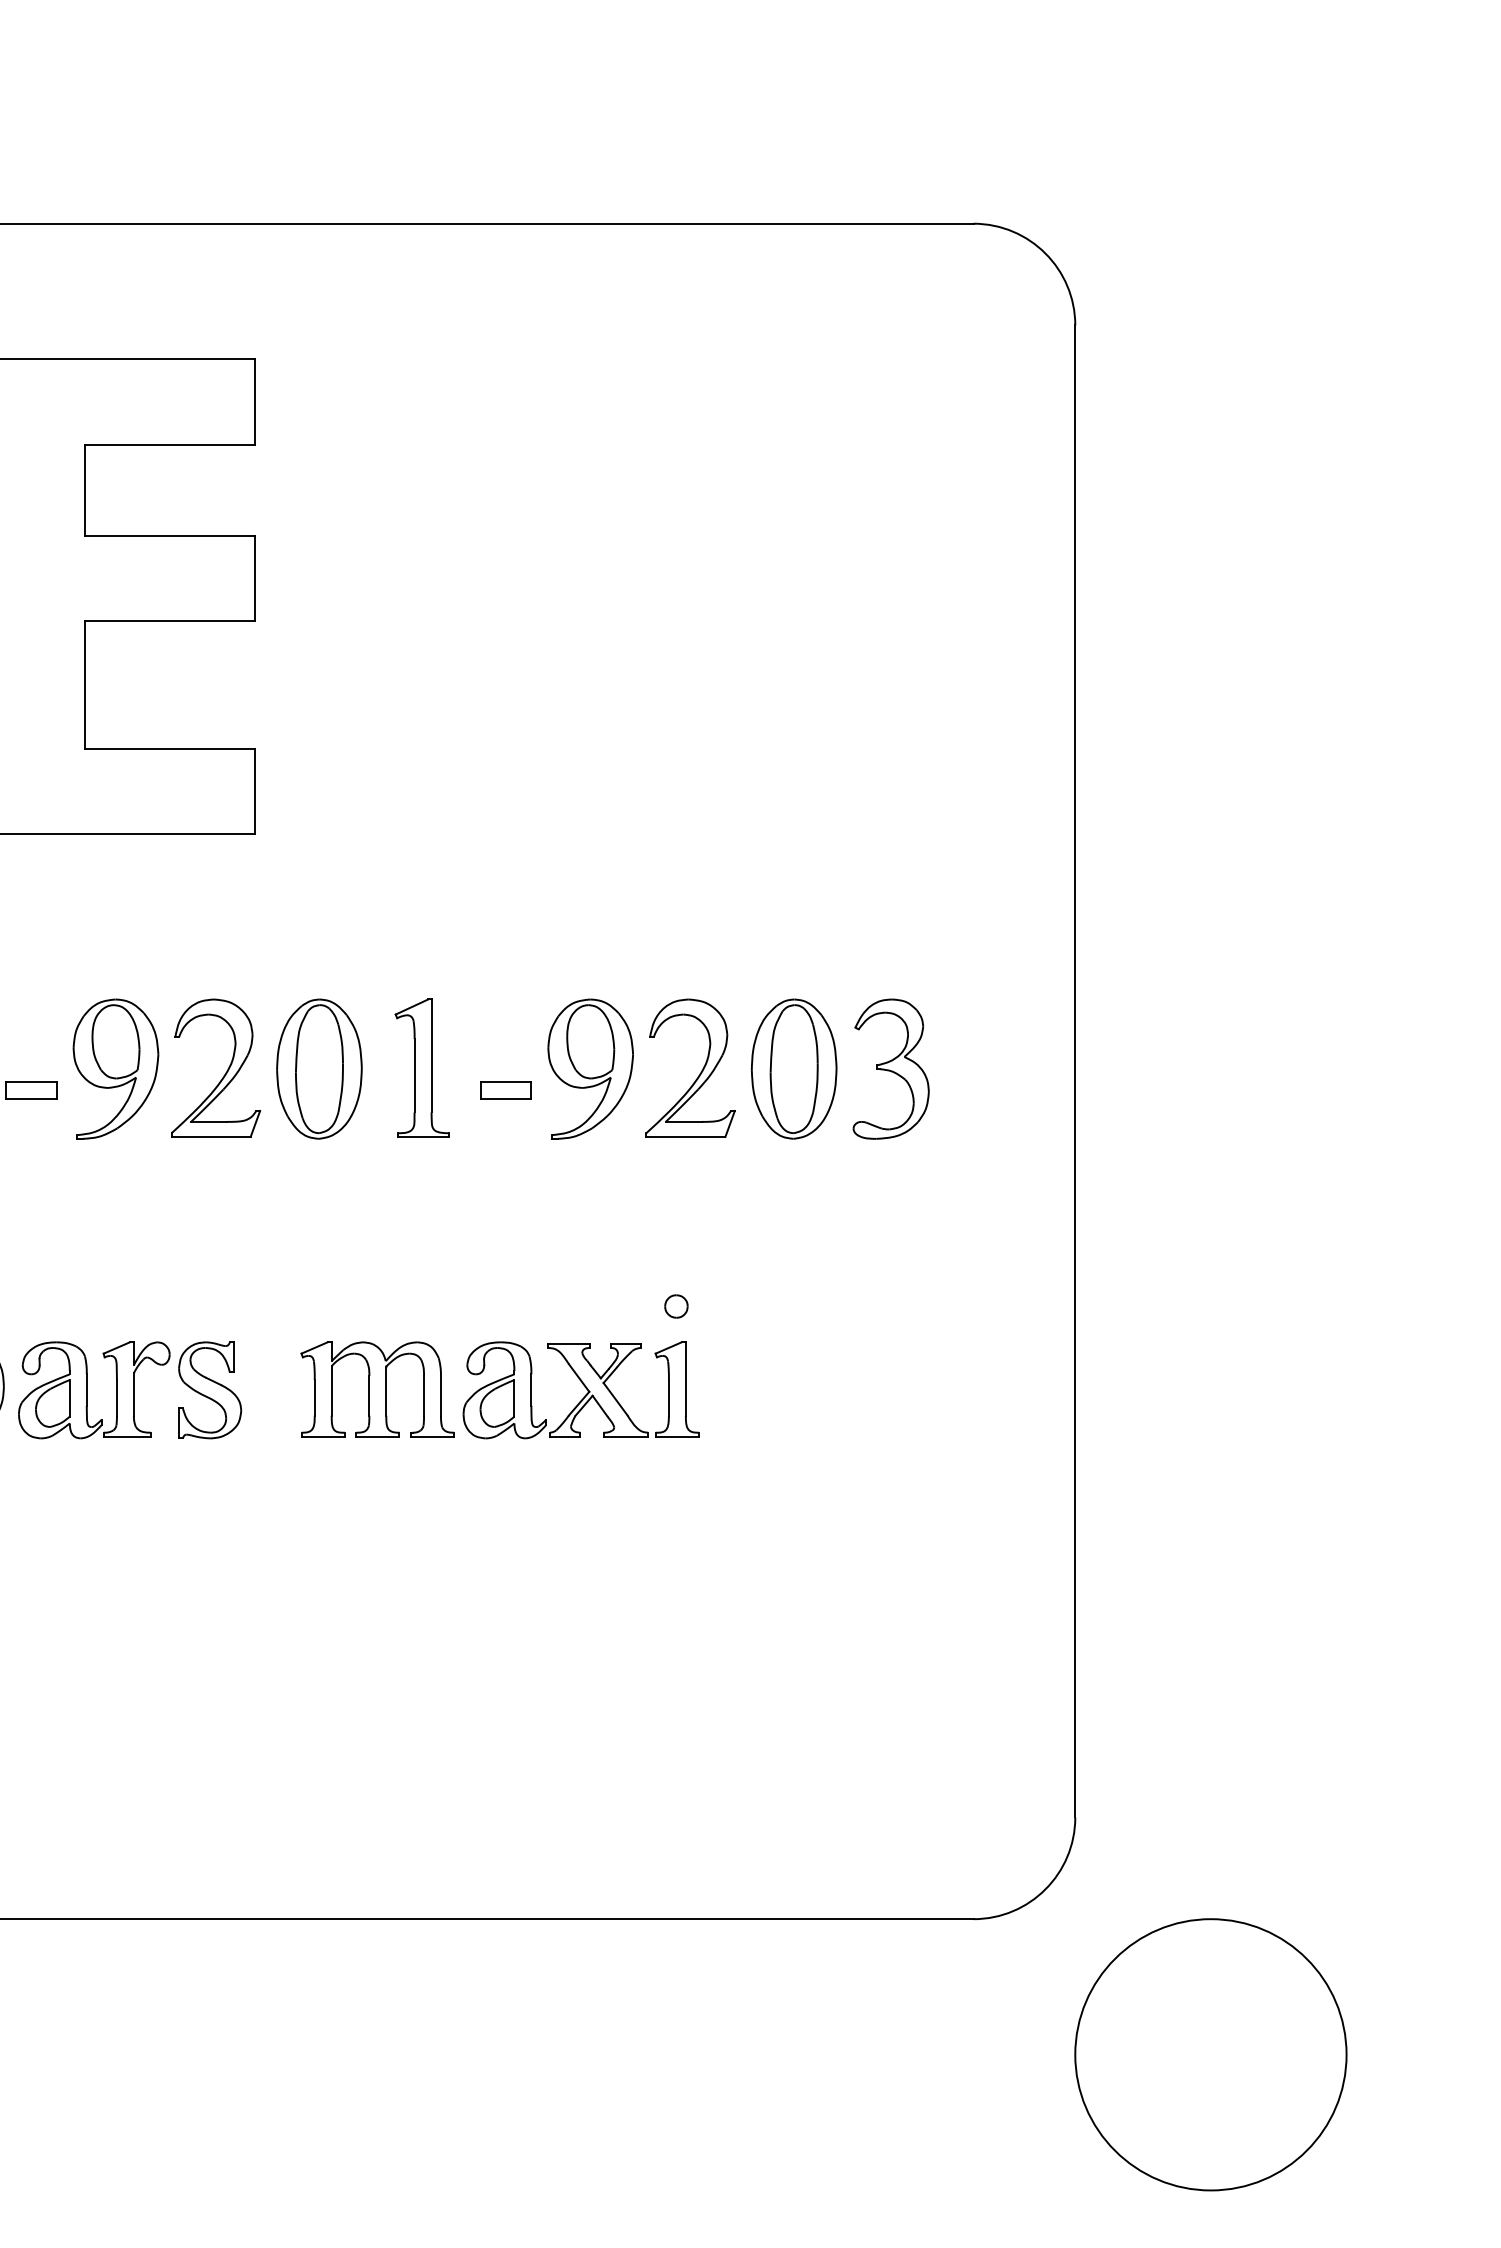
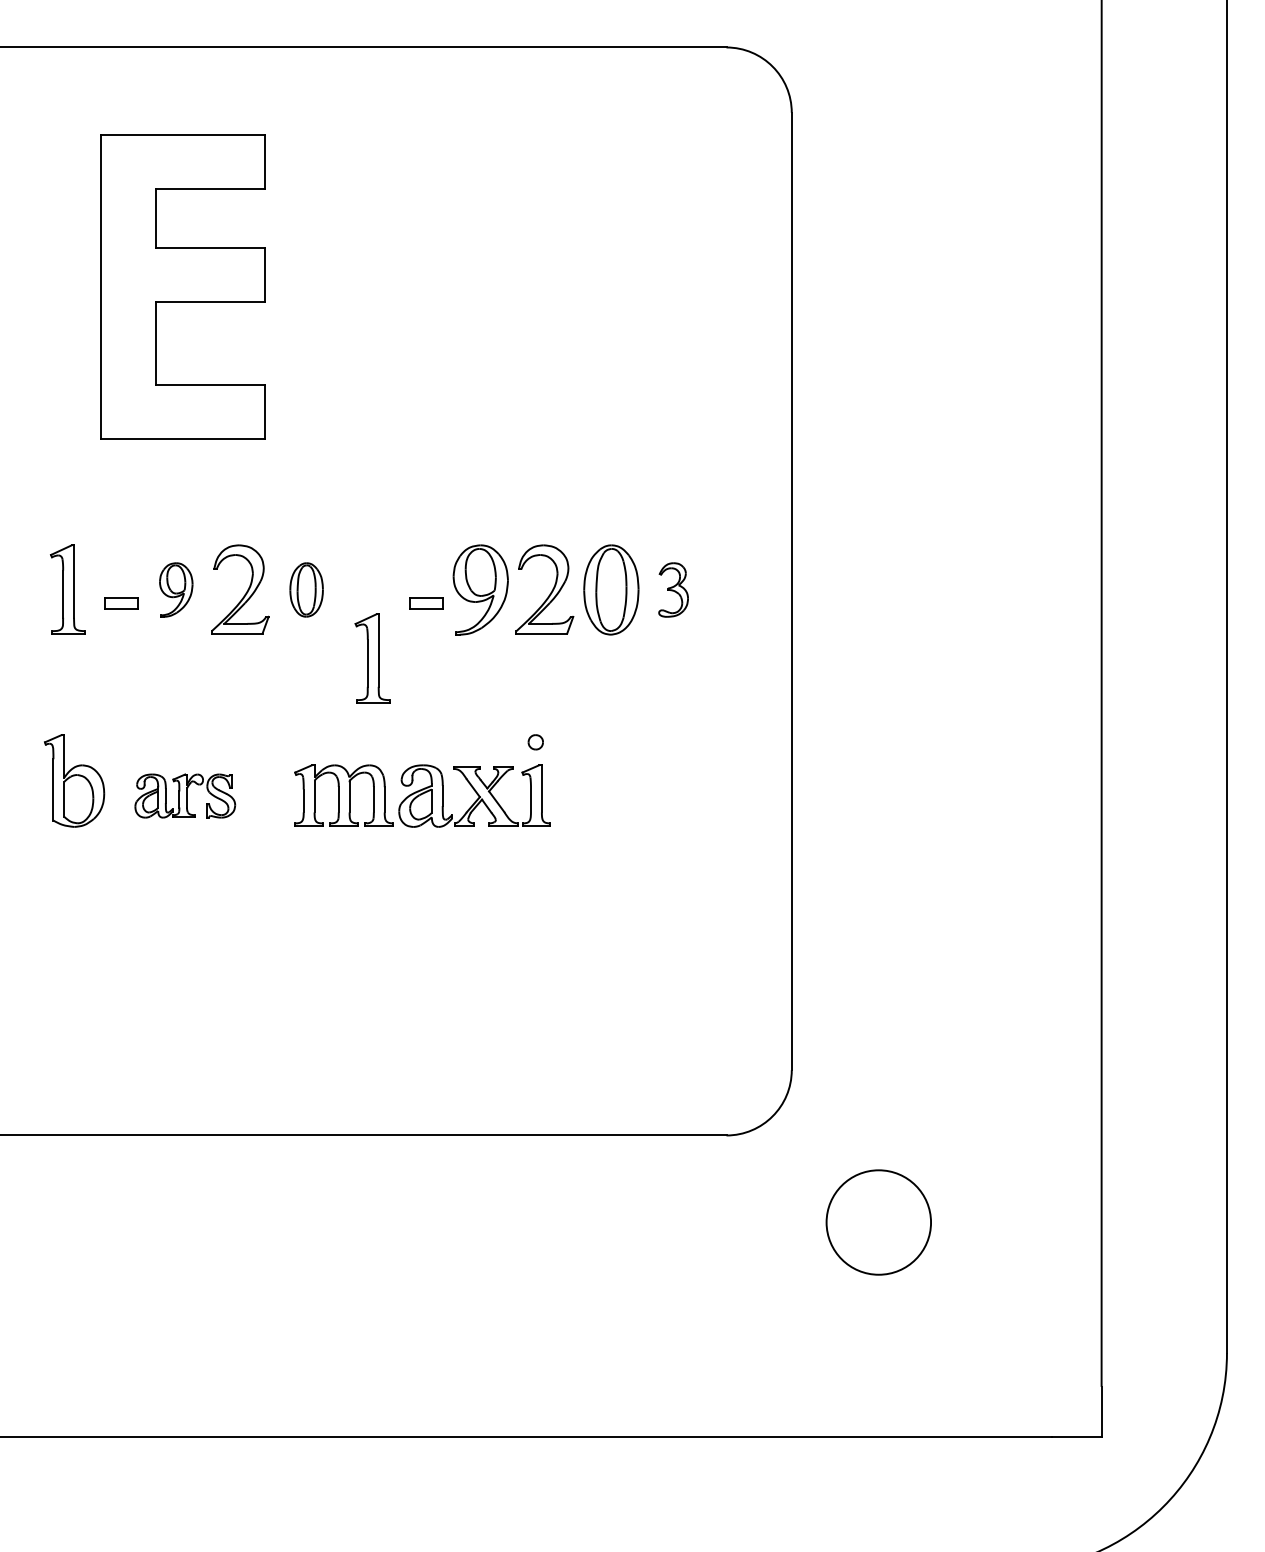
part: (116, 1068) -> (176, 589), size x0.6
part: (319, 1068) -> (306, 589), size x0.6
part: (421, 1068) -> (372, 658), moved
part: (890, 1068) -> (673, 589), size x0.6
part: (130, 1389) -> (185, 795), size x0.7
circle: (1210, 2054) -> (878, 1222), size x0.6

